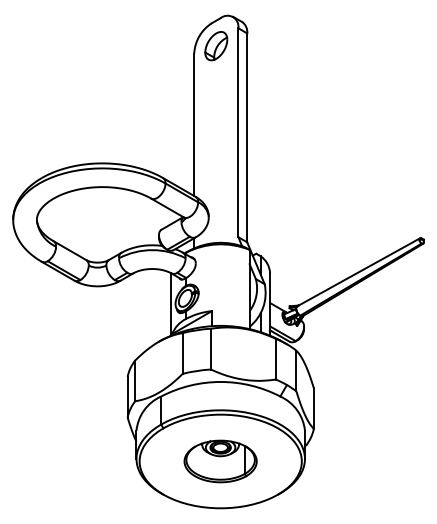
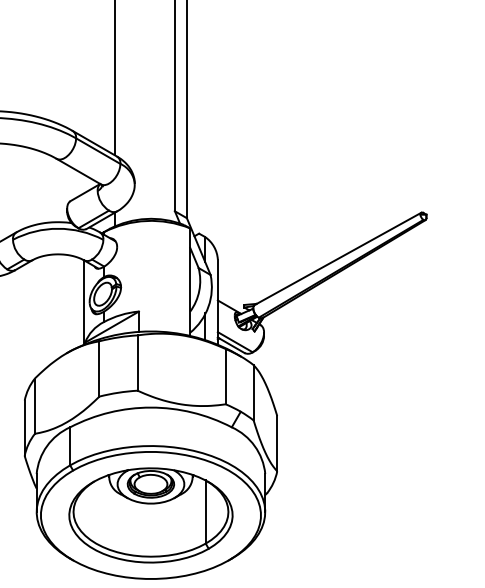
part: (220, 461) -> (150, 515), size x1.67

